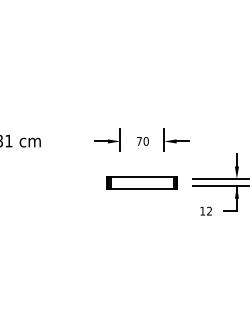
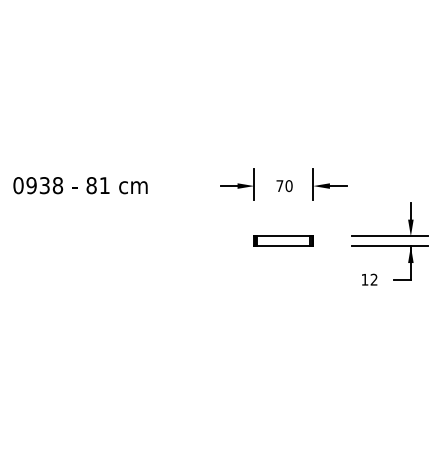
part: (142, 181) -> (283, 240), size x0.62

